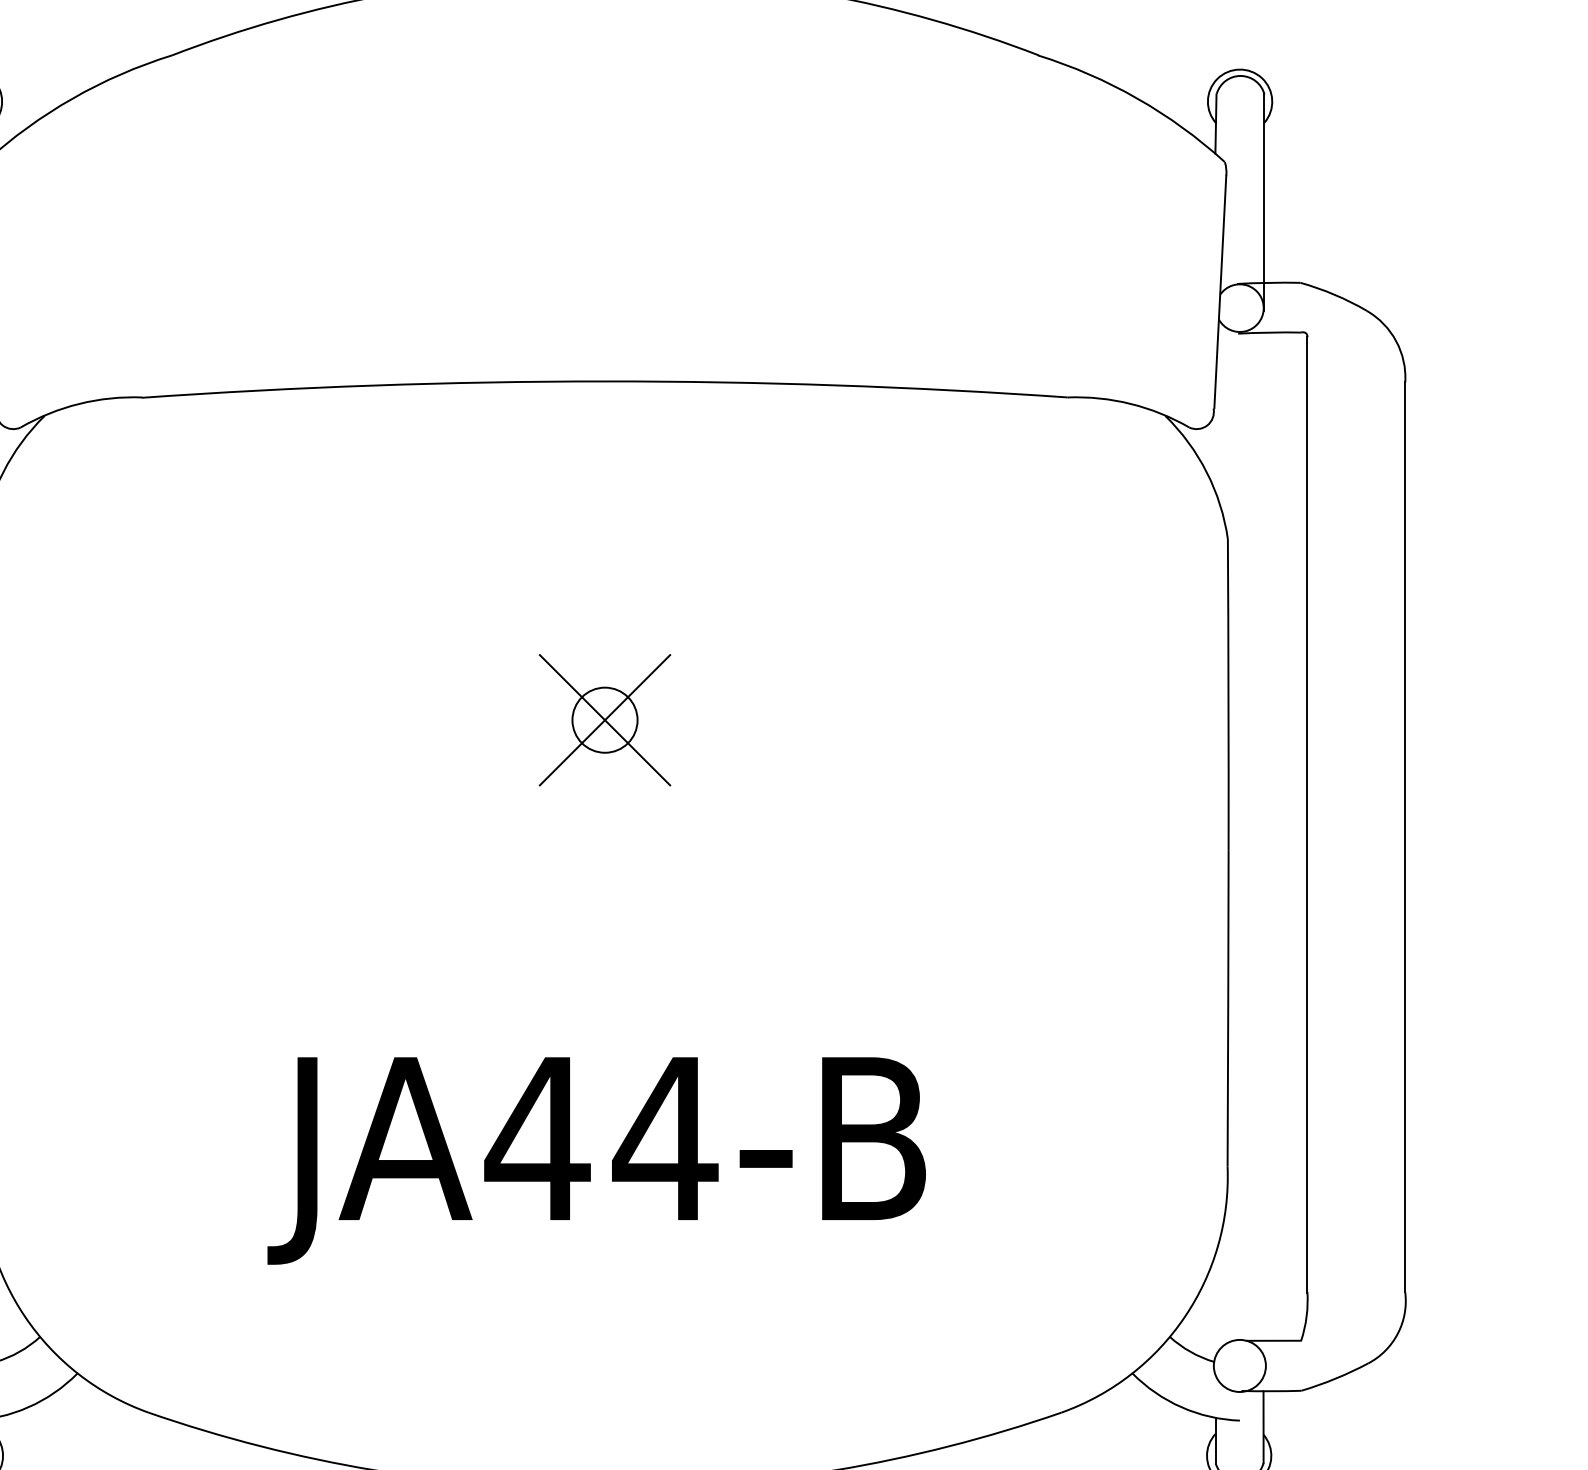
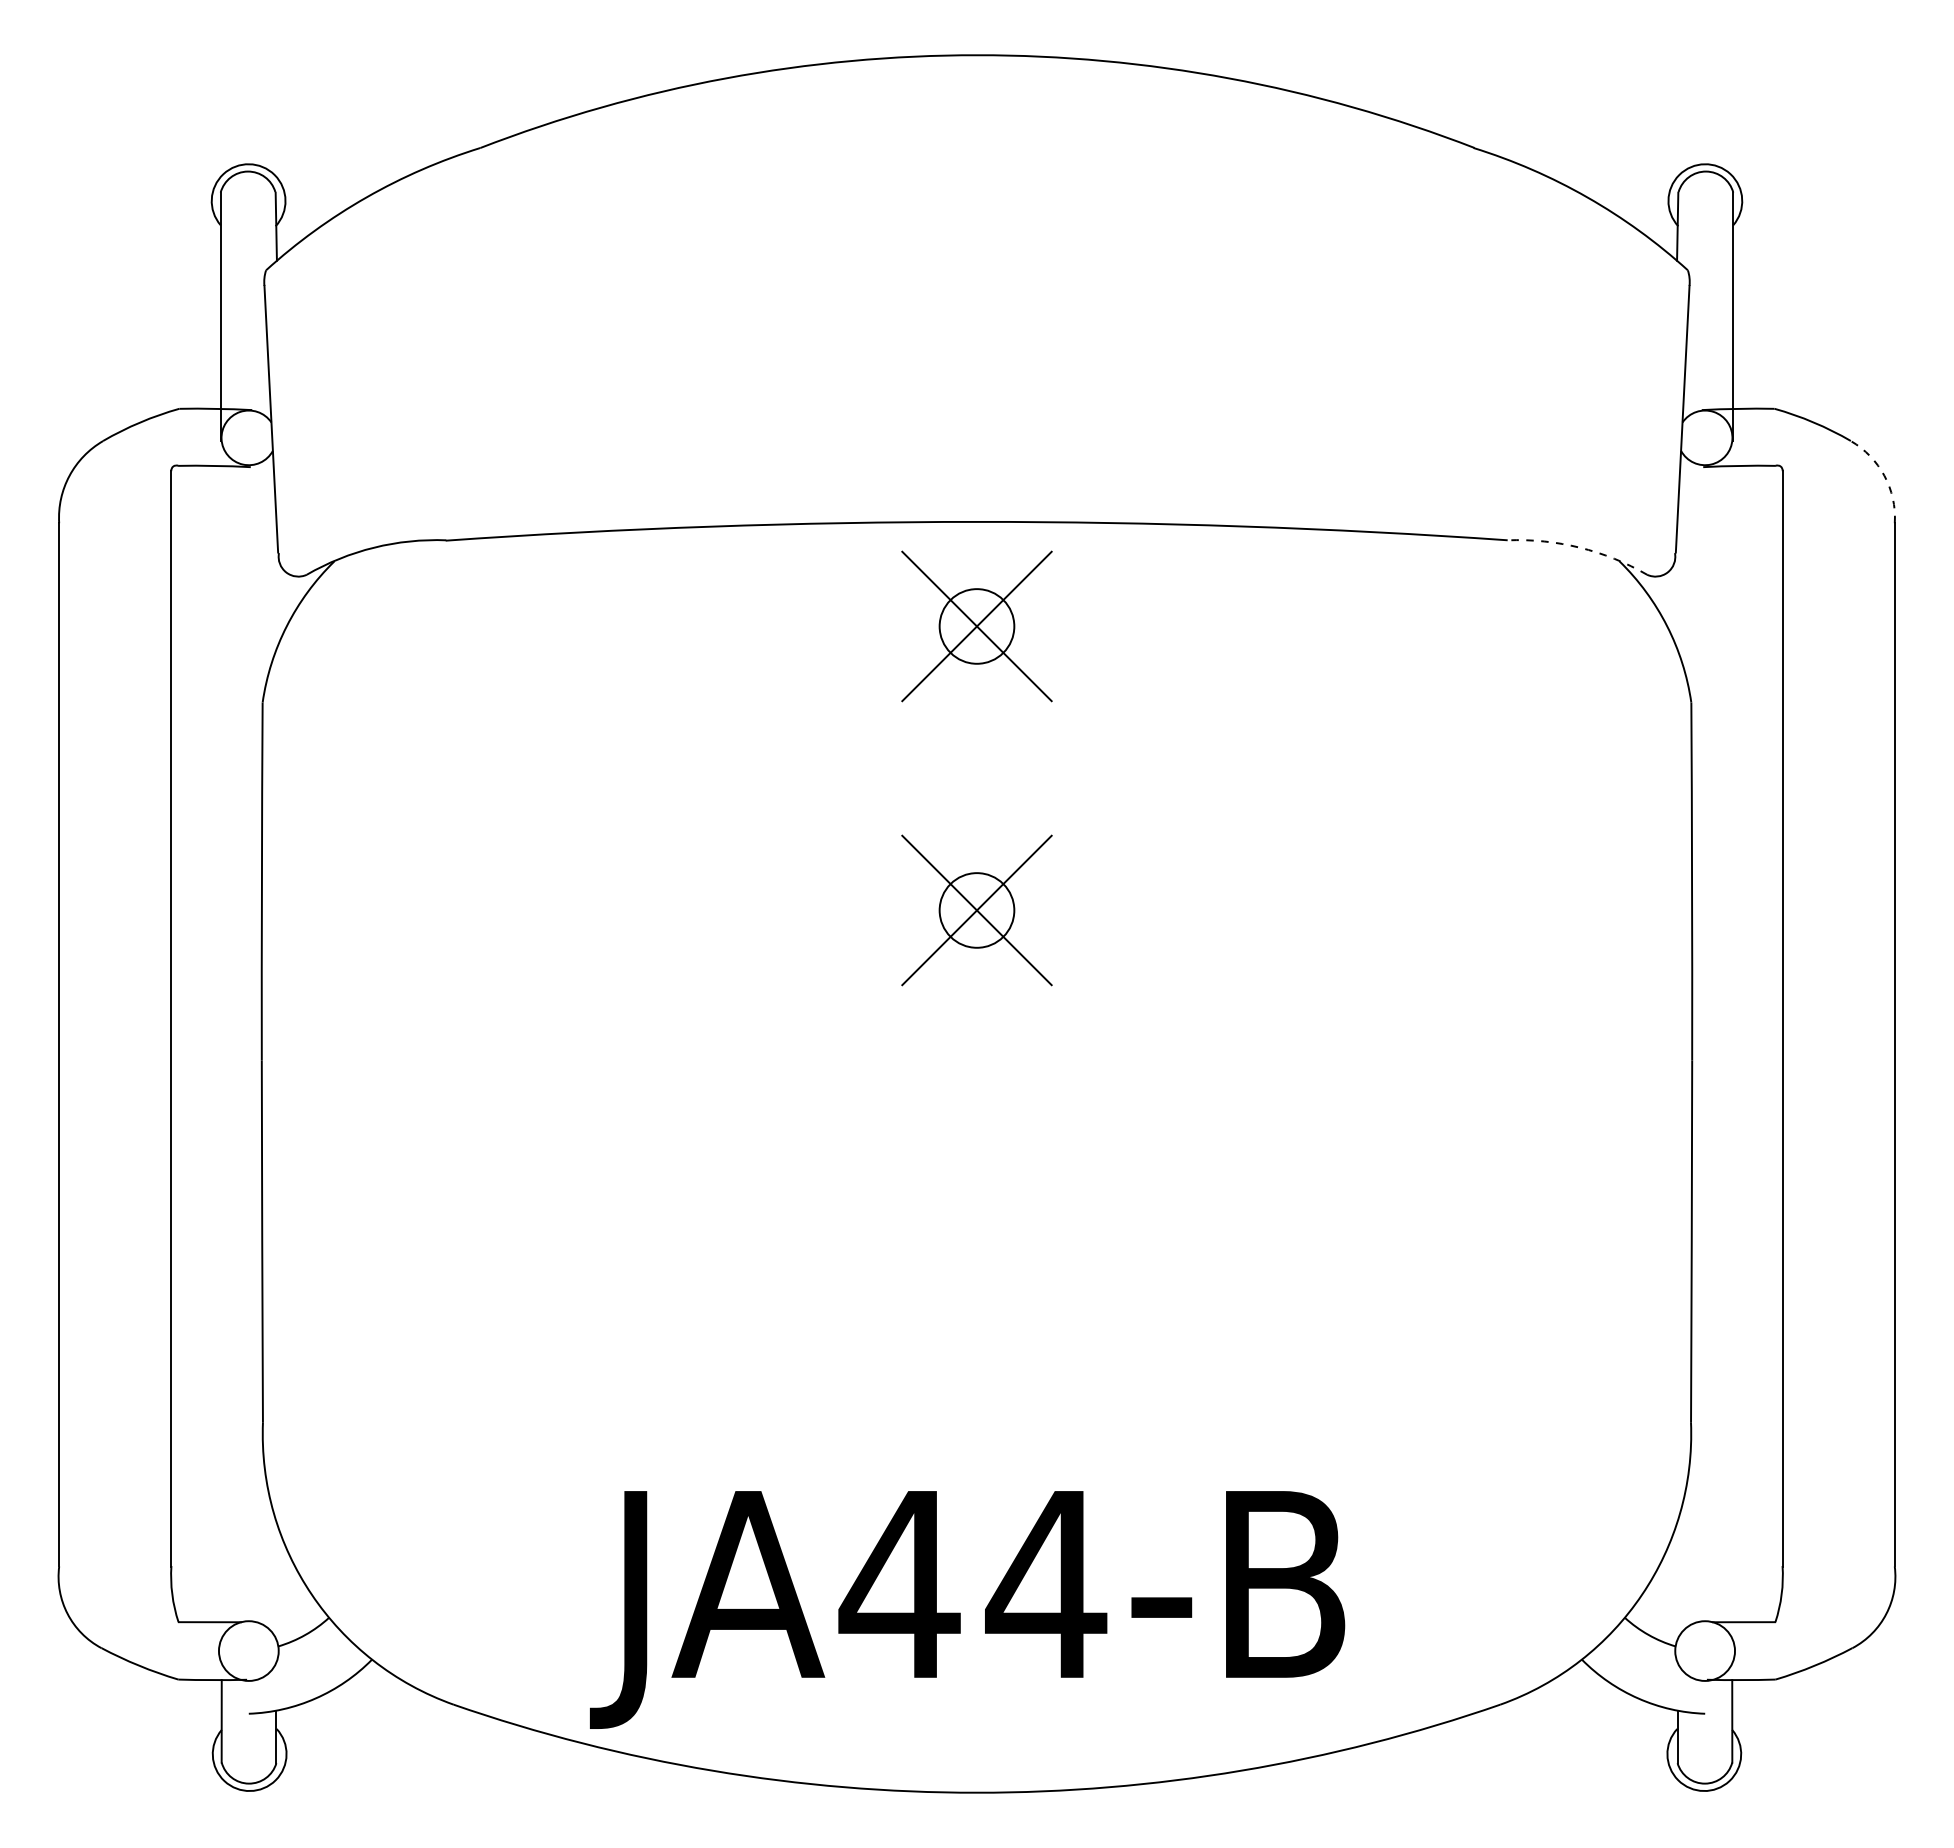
arc: (1396, 340) -> (1884, 475), solid -> dashed
arc: (1130, 403) -> (1579, 547), solid -> dashed
part: (604, 472) -> (976, 626), added
text: (596, 1160) -> (967, 1609), moved

